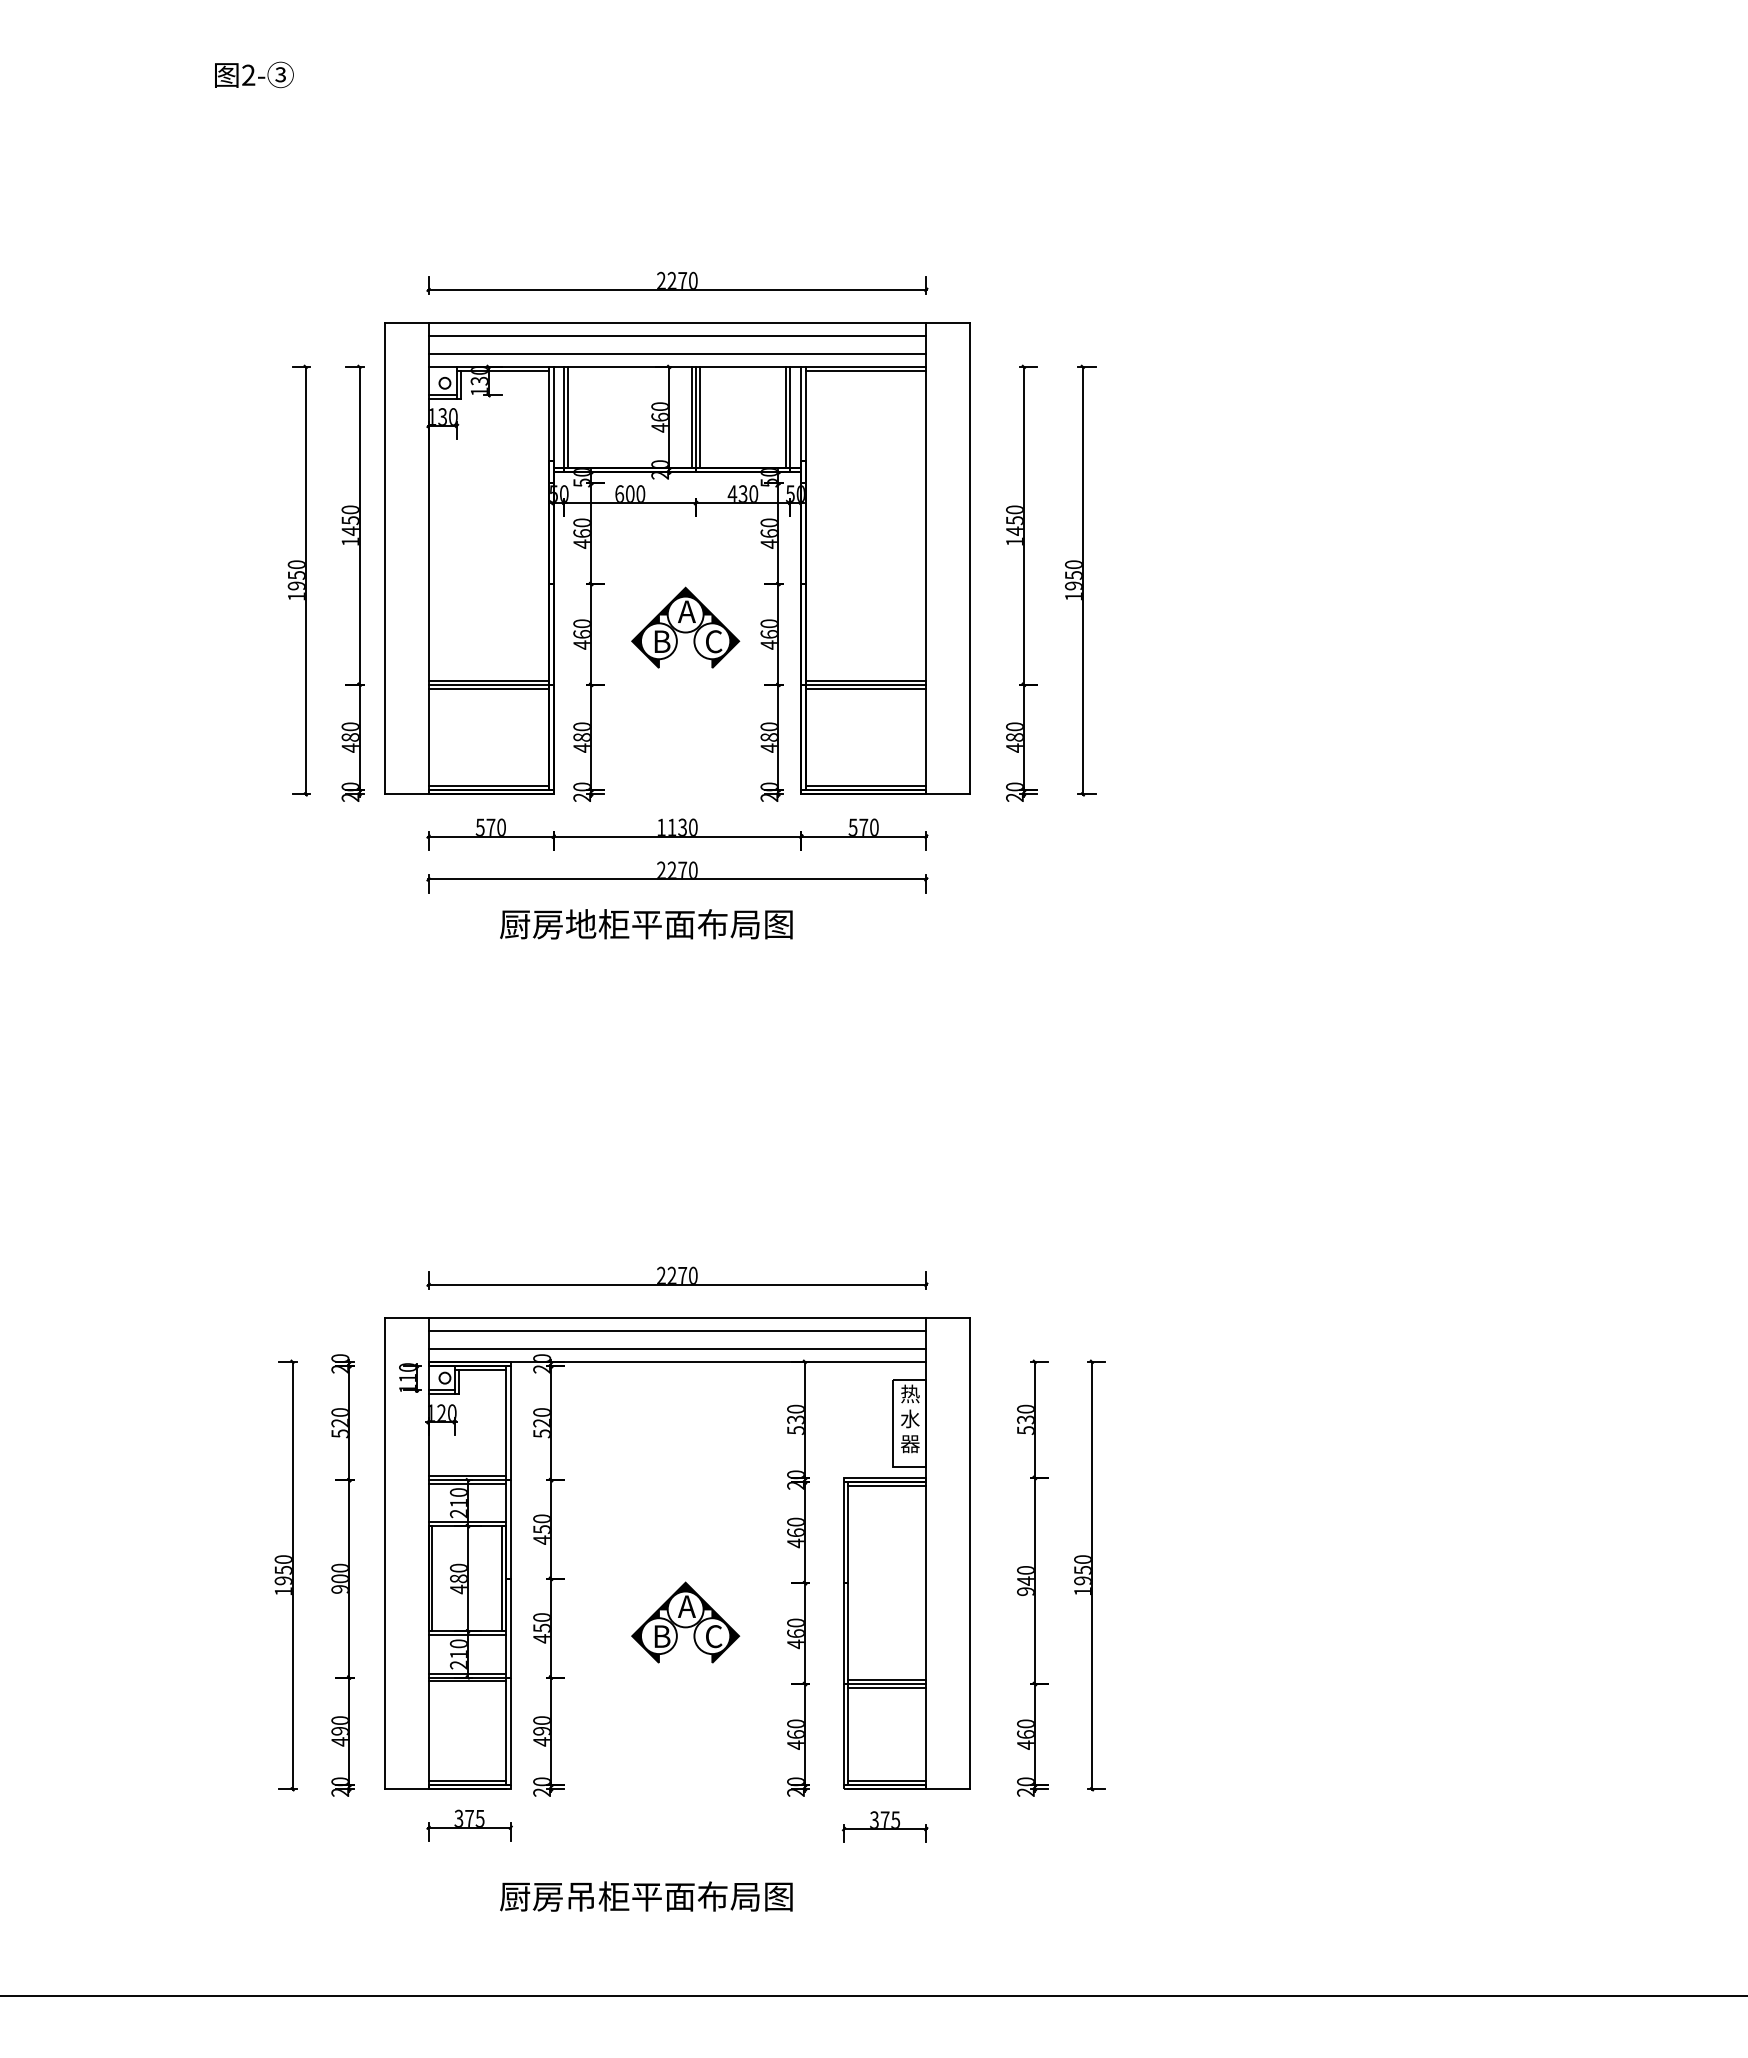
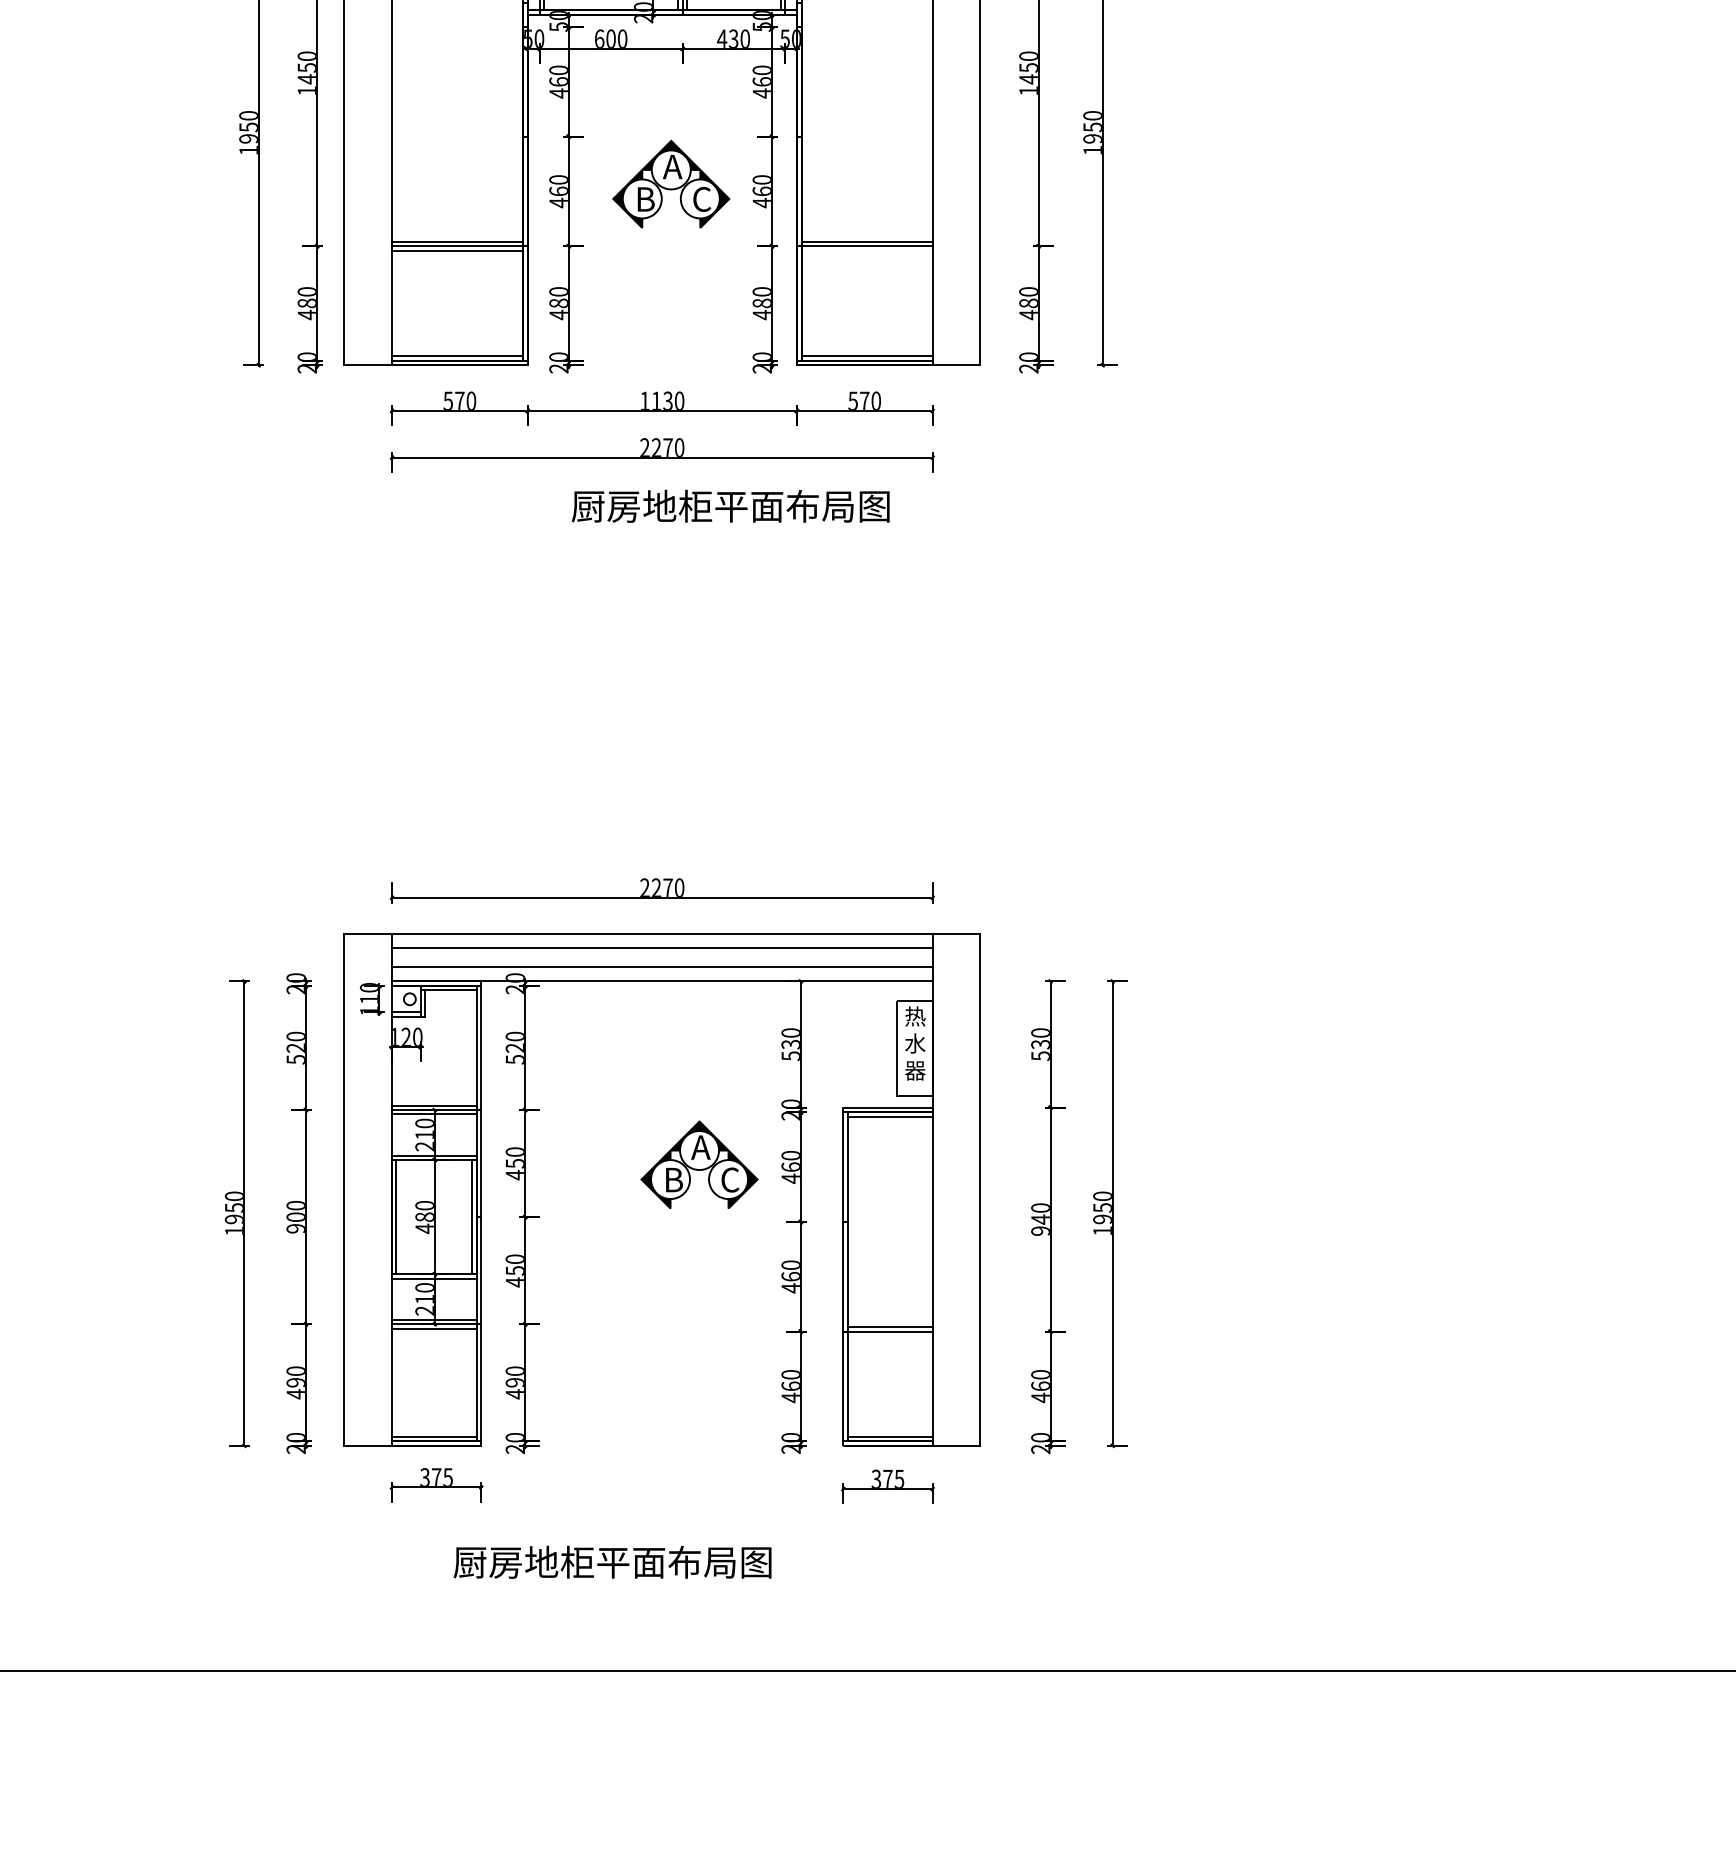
line: (865, 688) -> (866, 250), removed
text: (646, 924) -> (730, 506), moved
part: (685, 1622) -> (699, 1164), moved
line: (887, 1688) -> (890, 1336), removed
text: (638, 1896) -> (620, 1562), 厨房吊柜平面布局图 -> 厨房地柜平面布局图

